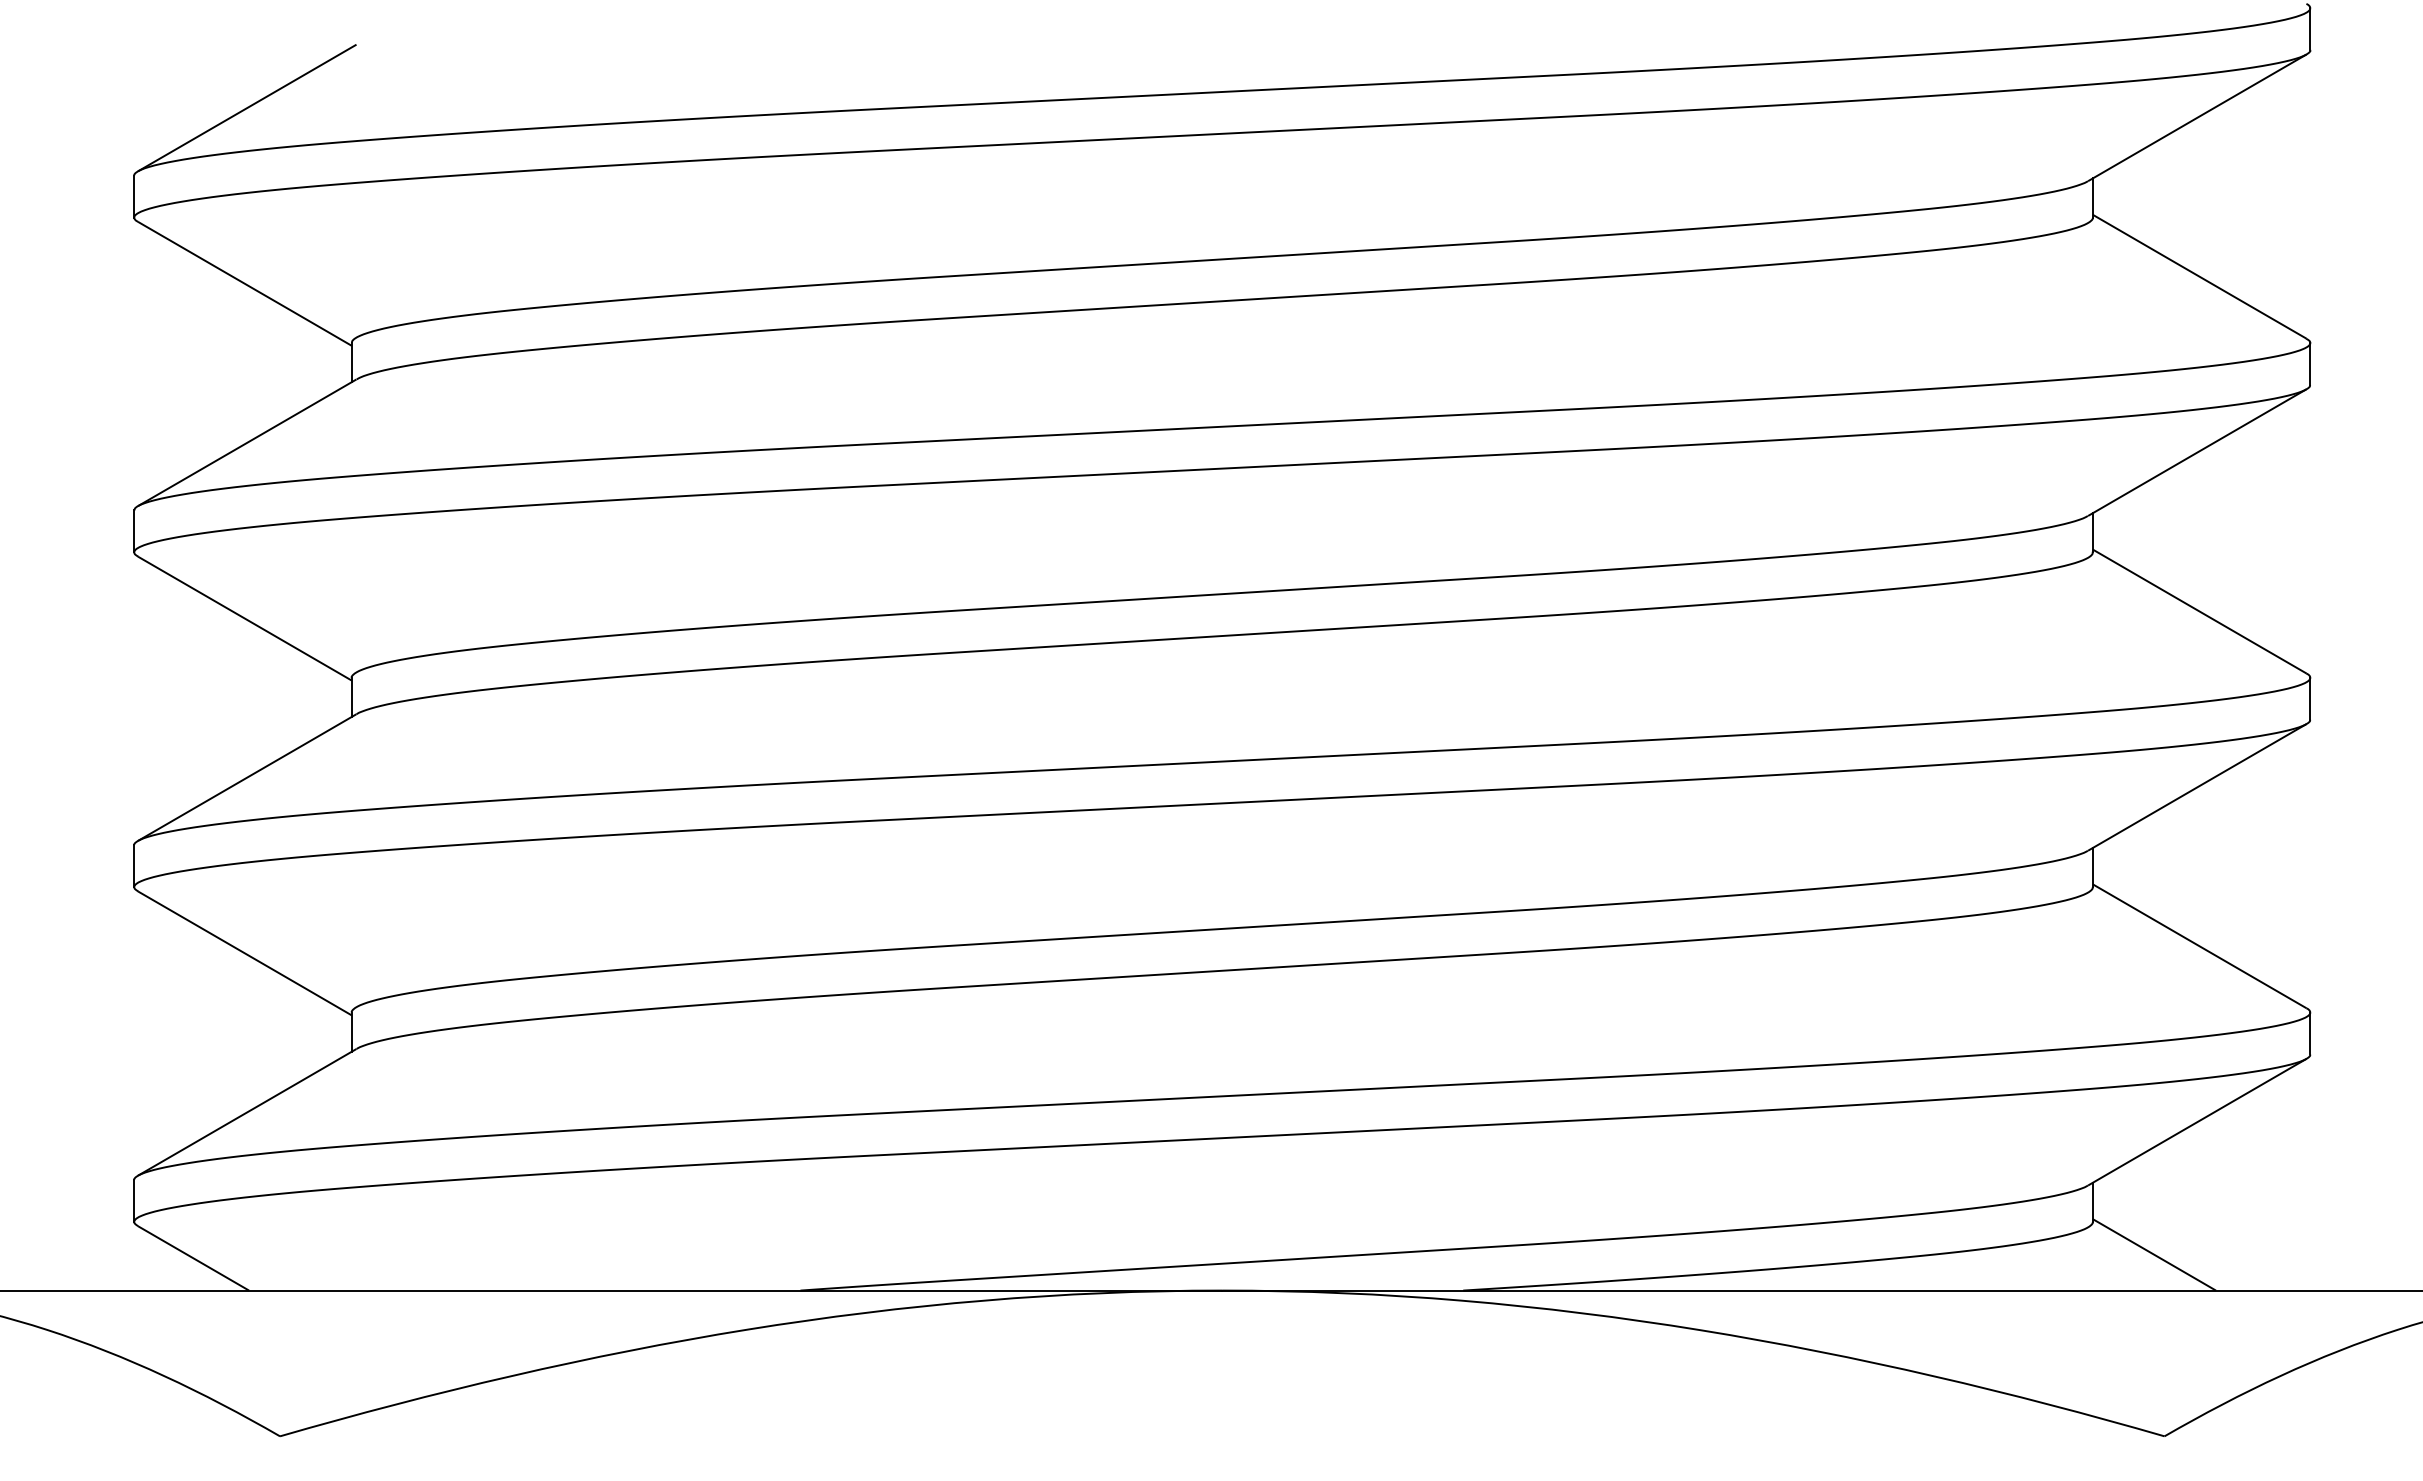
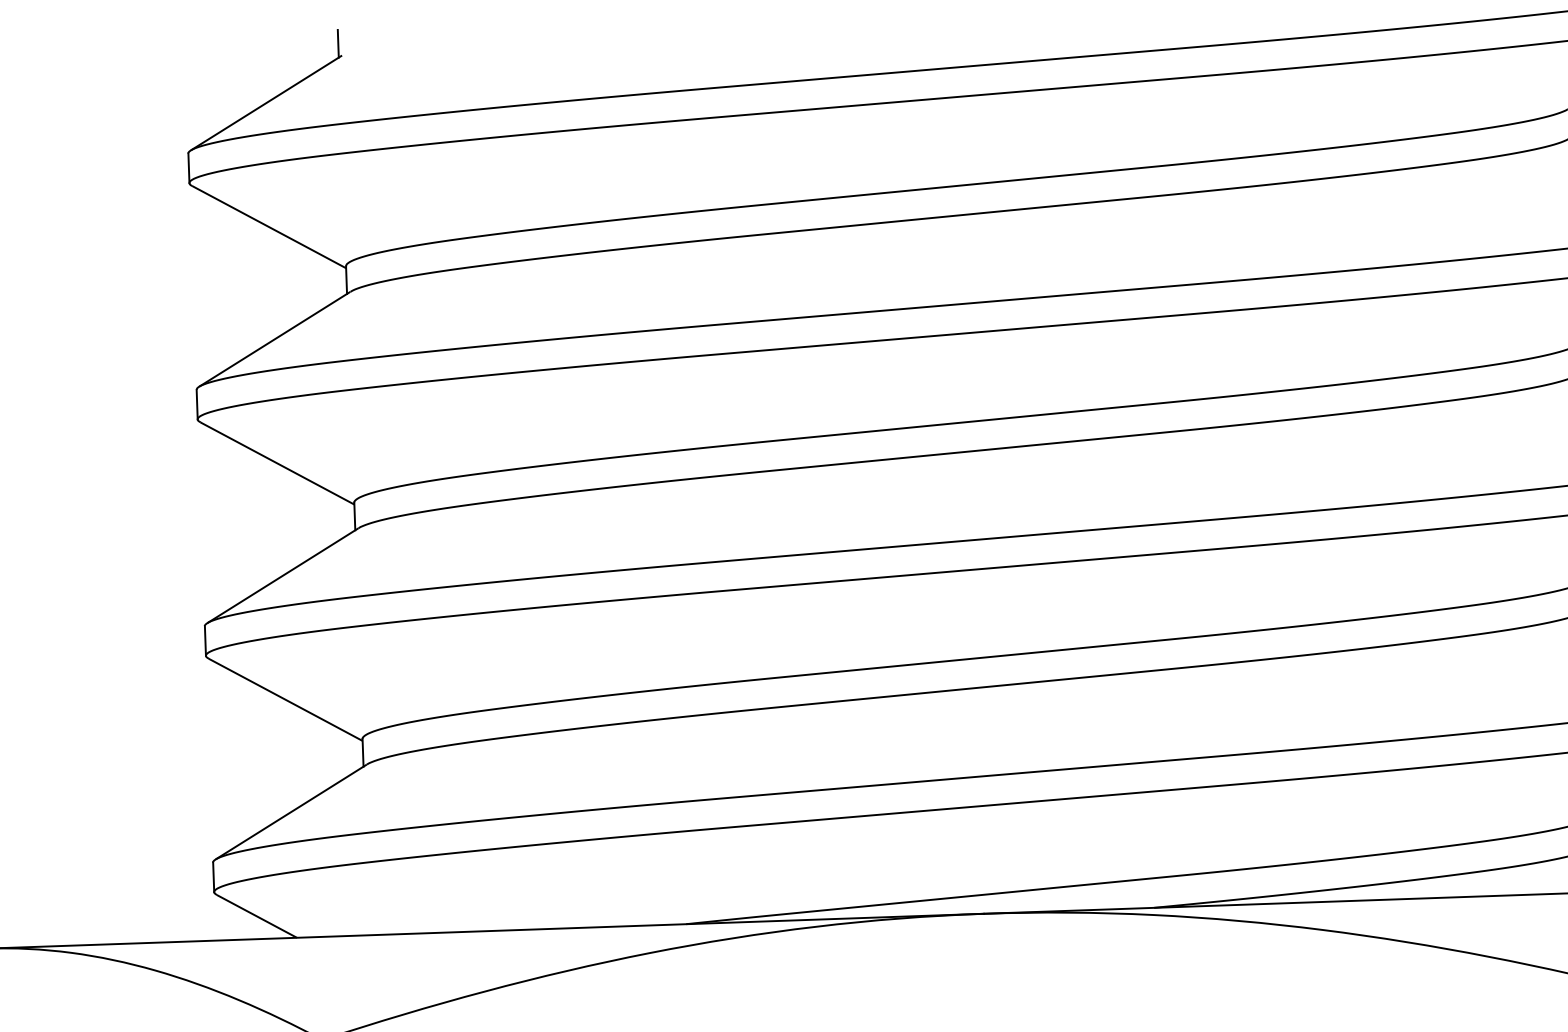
line: (351, 27) -> (338, 43), added

